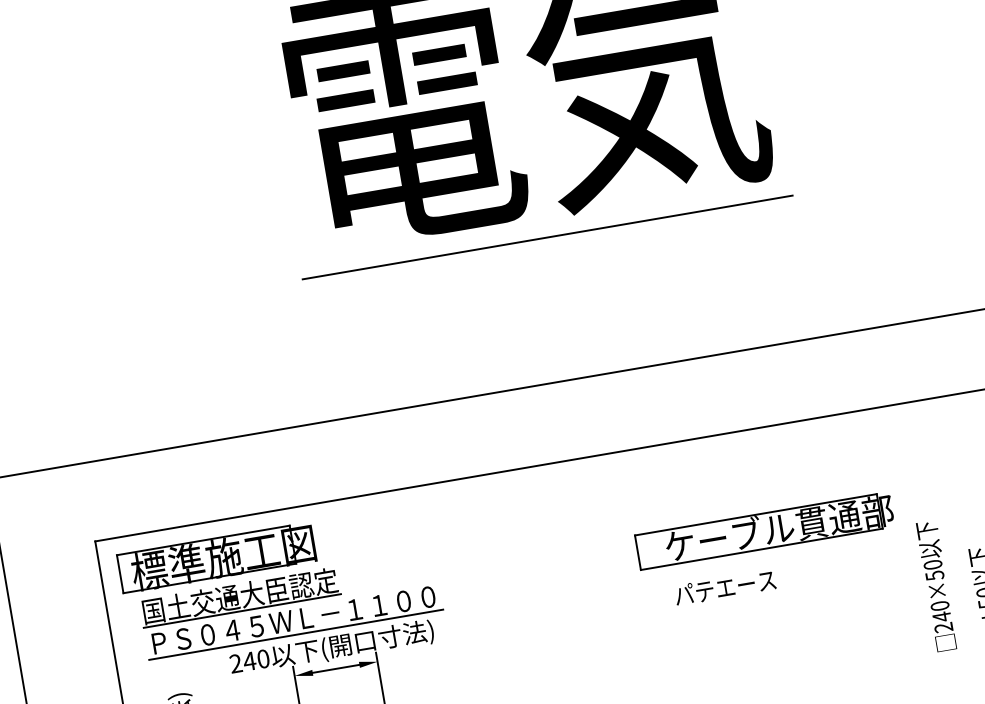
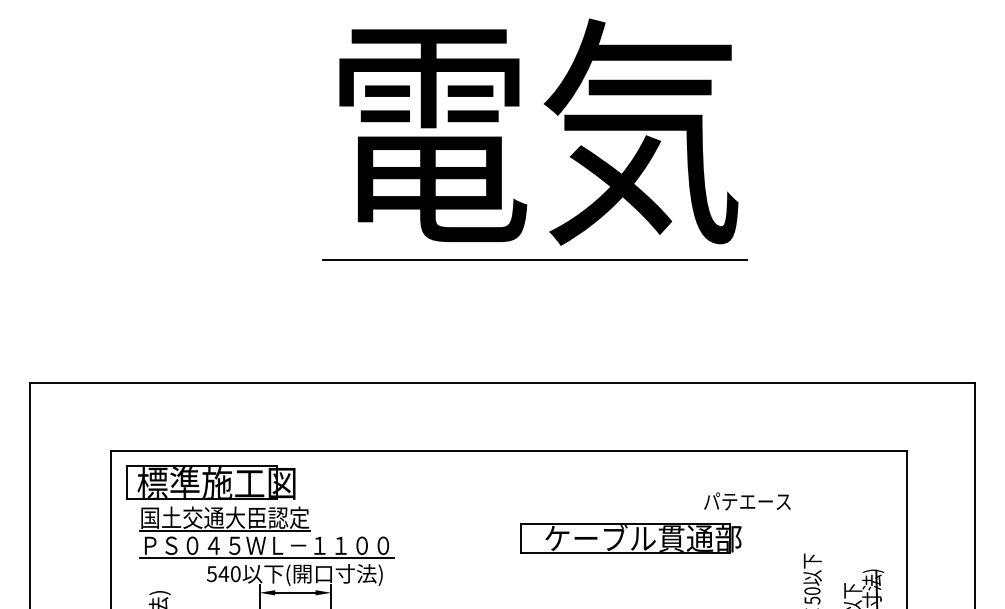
part: (764, 531) -> (630, 538), moved
text: (725, 587) -> (747, 501), moved
text: (235, 664) -> (211, 574), 240 -> 540

